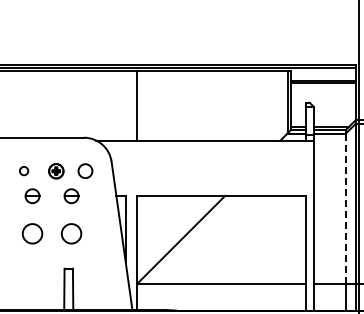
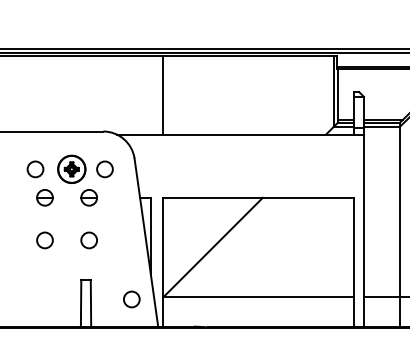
circle: (23, 170) -> (34, 168), size x1.67
part: (56, 171) -> (72, 169), size x1.67
line: (345, 208) -> (399, 211), dashed -> solid
circle: (32, 233) -> (44, 240), size x0.71
circle: (71, 233) -> (89, 240), size x0.71
circle: (108, 285) -> (131, 298), added

